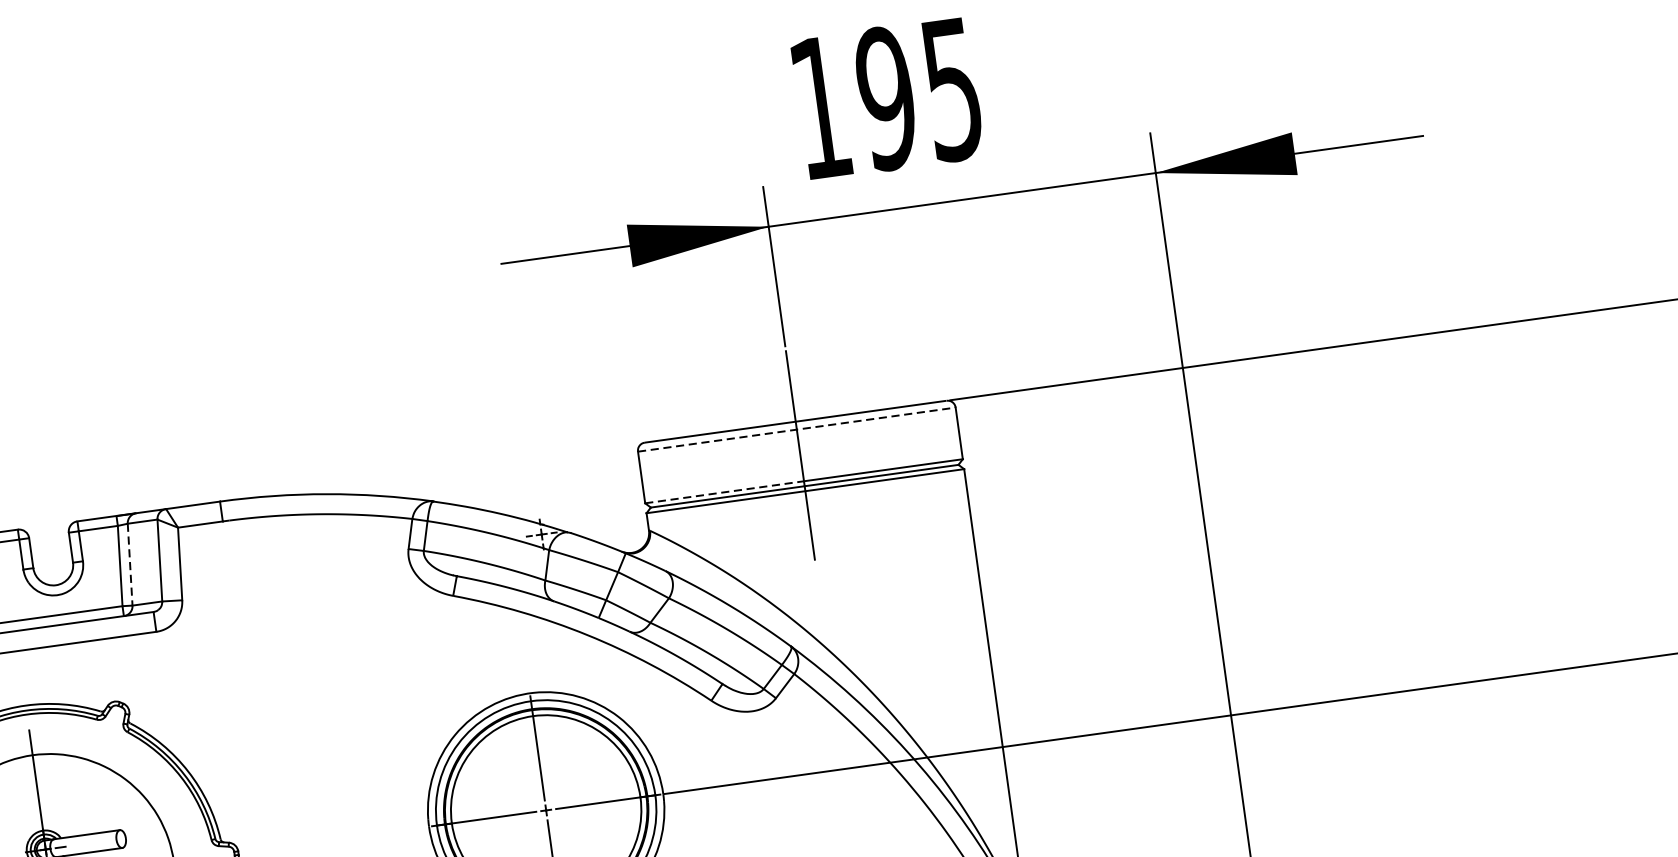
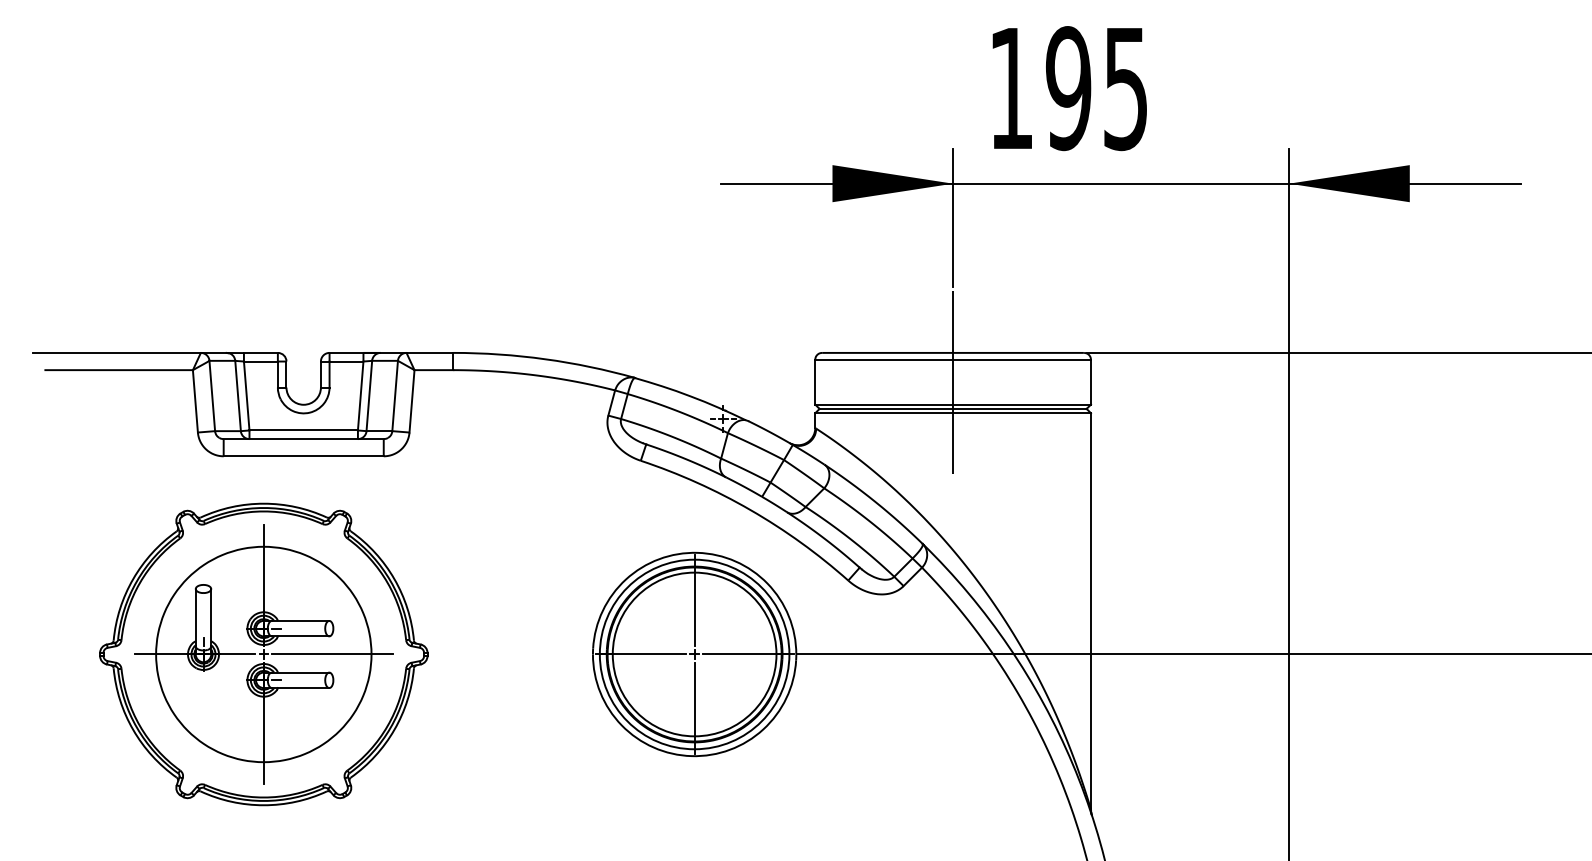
line: (797, 429) -> (953, 359), dashed -> solid
line: (724, 492) -> (884, 404), dashed -> solid
line: (130, 565) -> (369, 396), dashed -> solid

